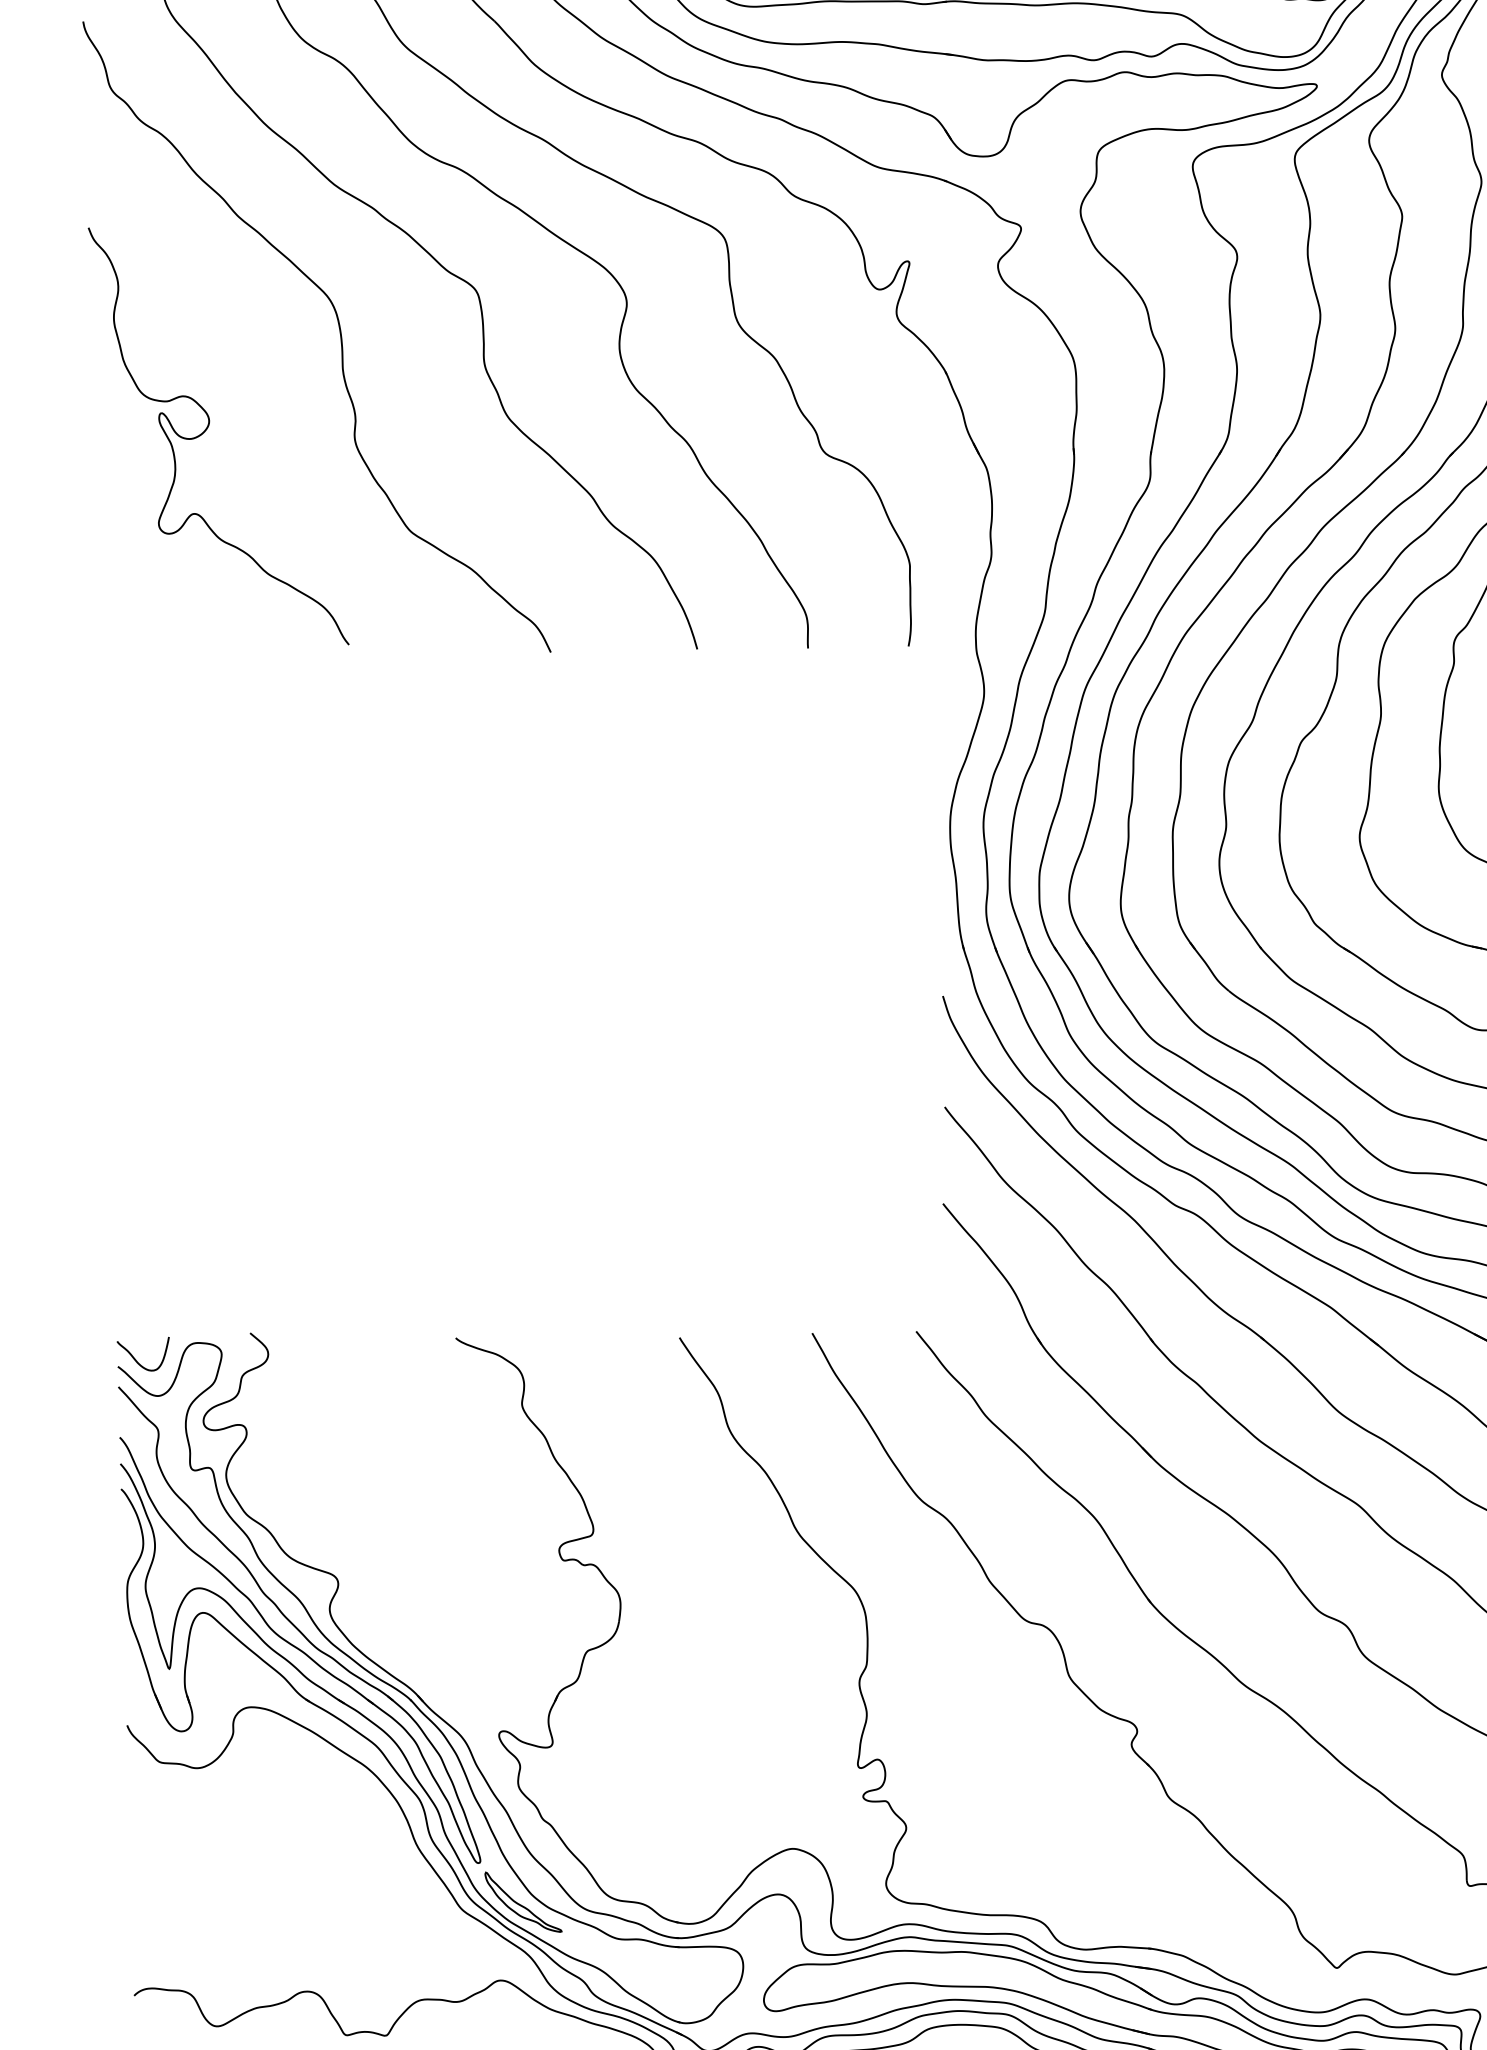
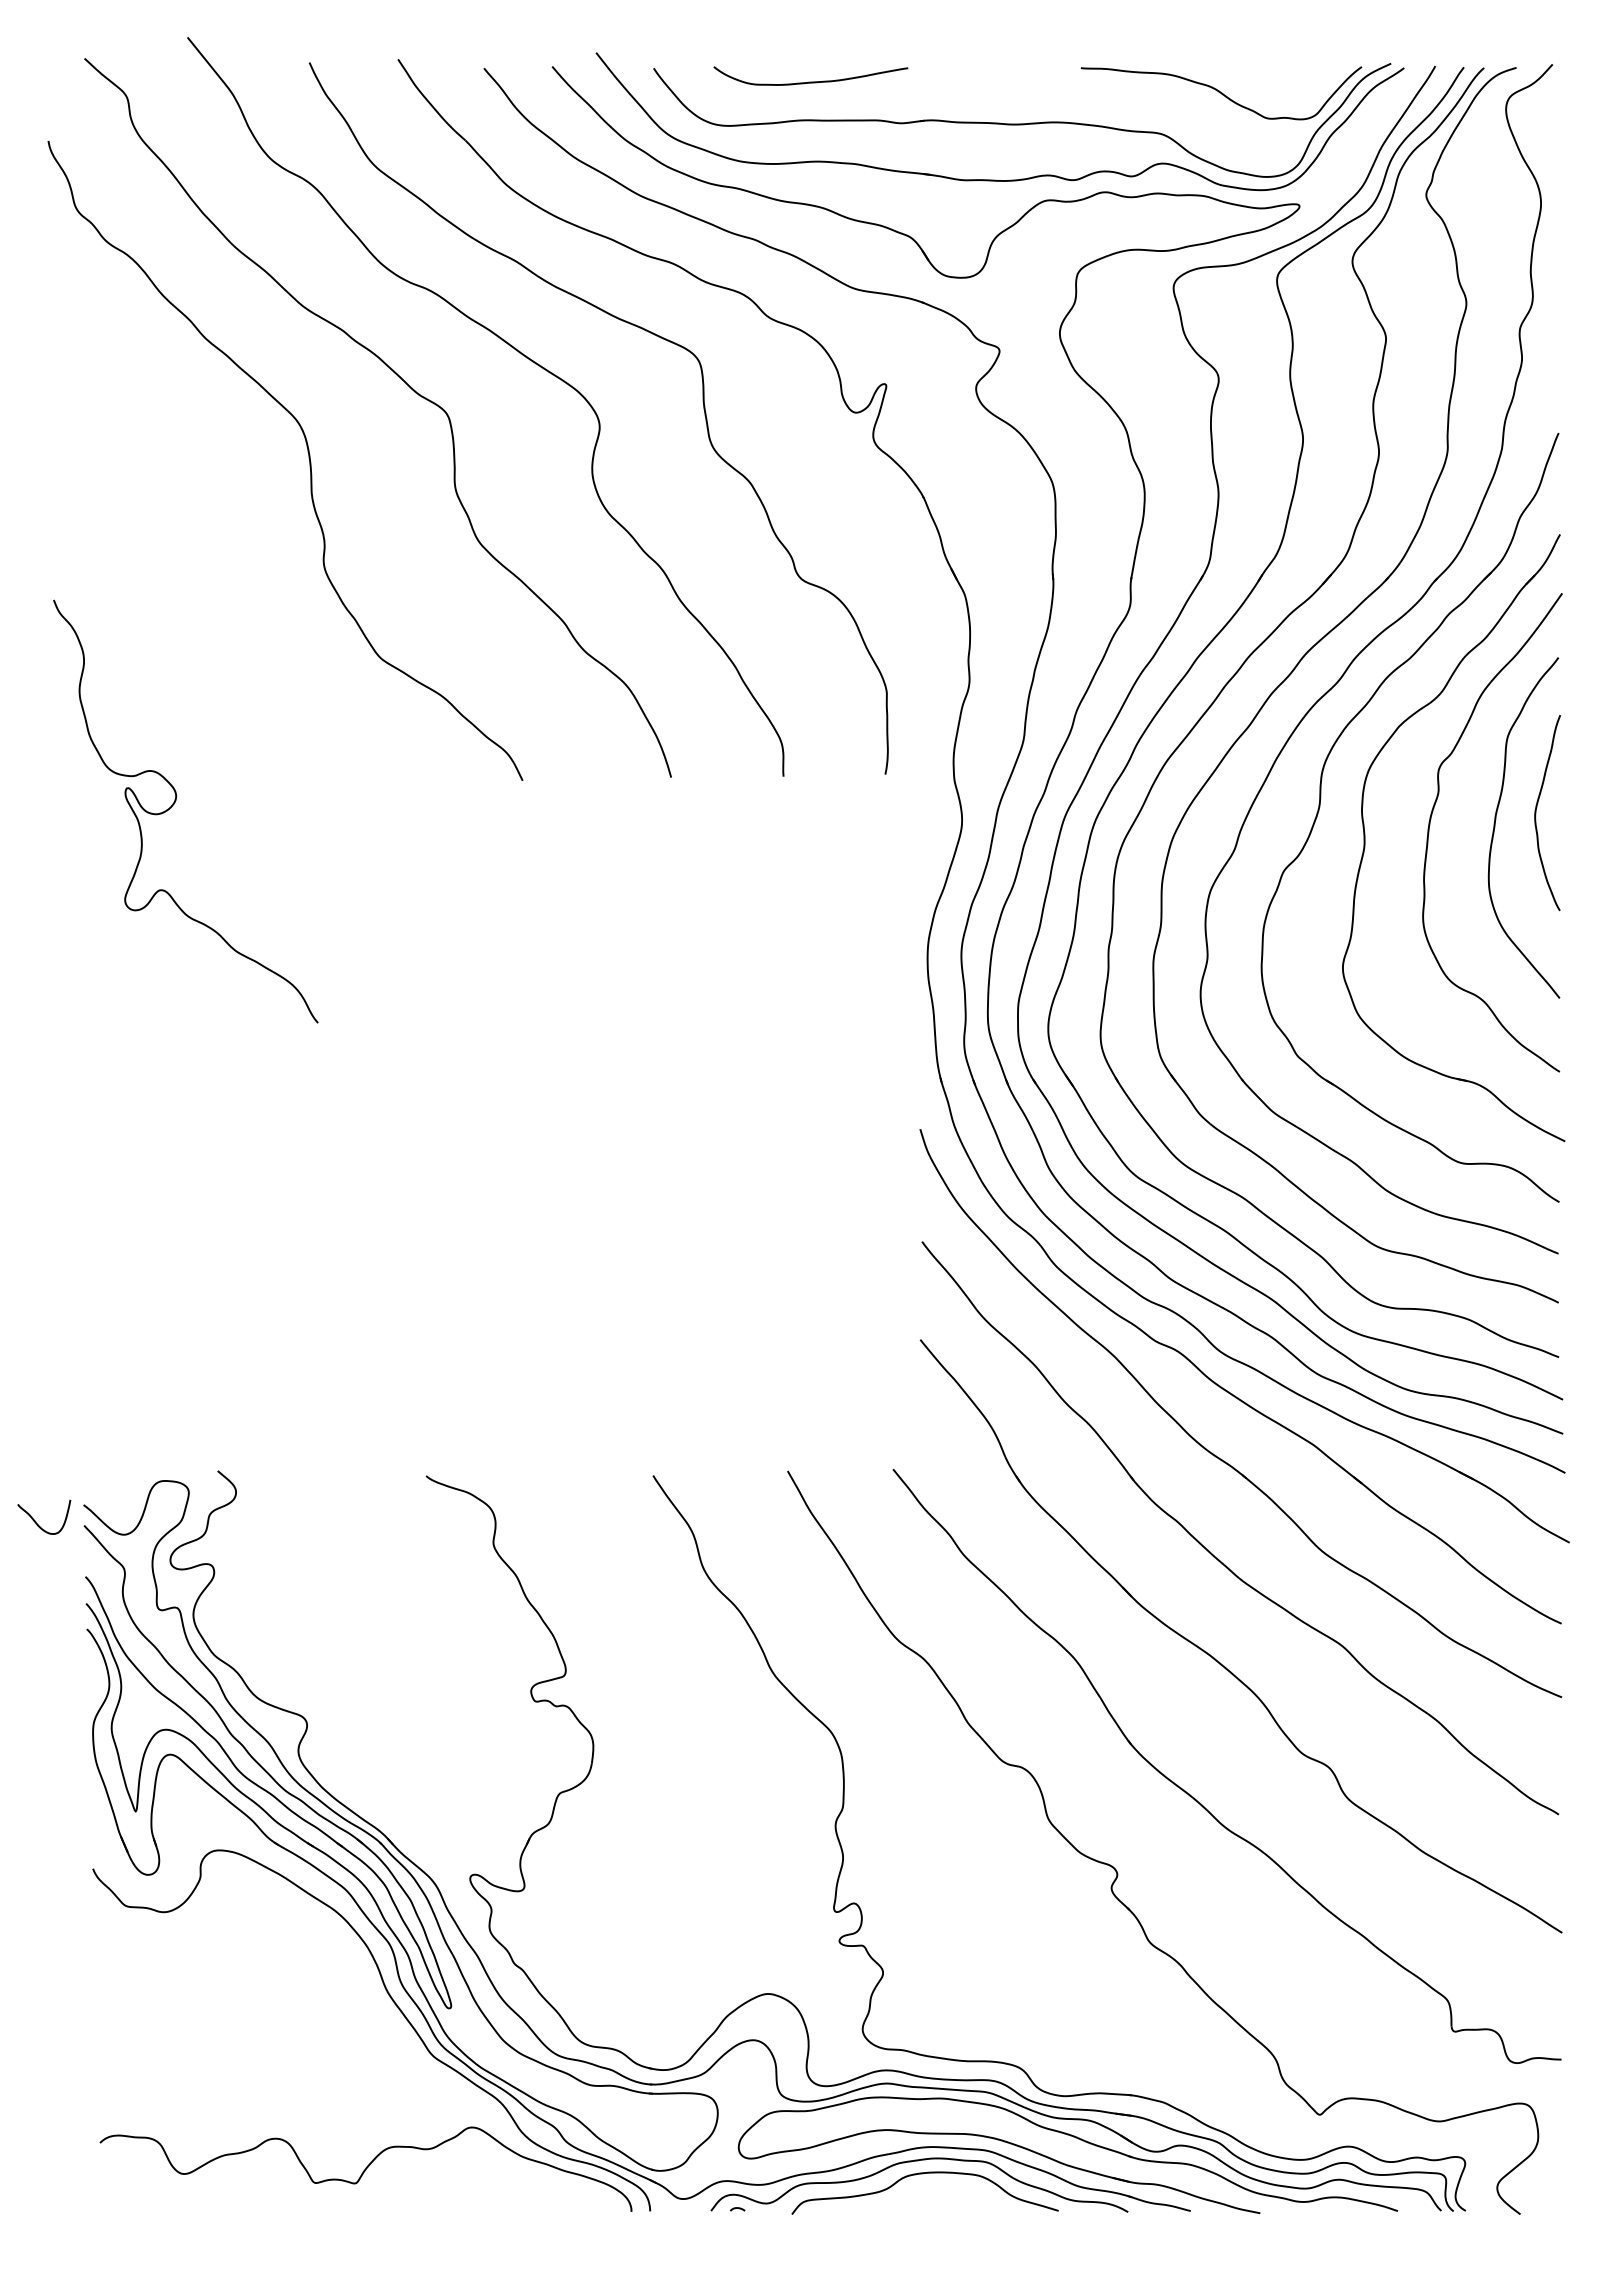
curve: (207, 429) -> (174, 804), moved
curve: (135, 1358) -> (36, 1521), moved
part: (523, 1902) -> (494, 2048), removed

